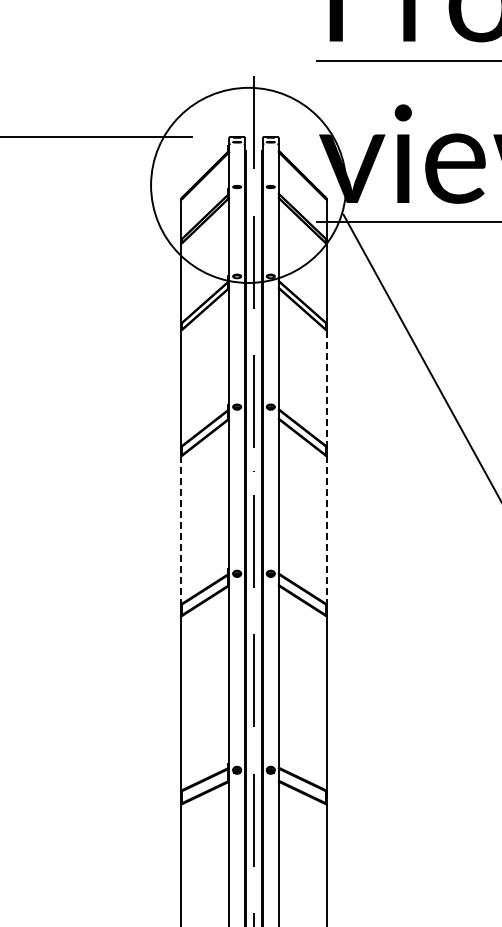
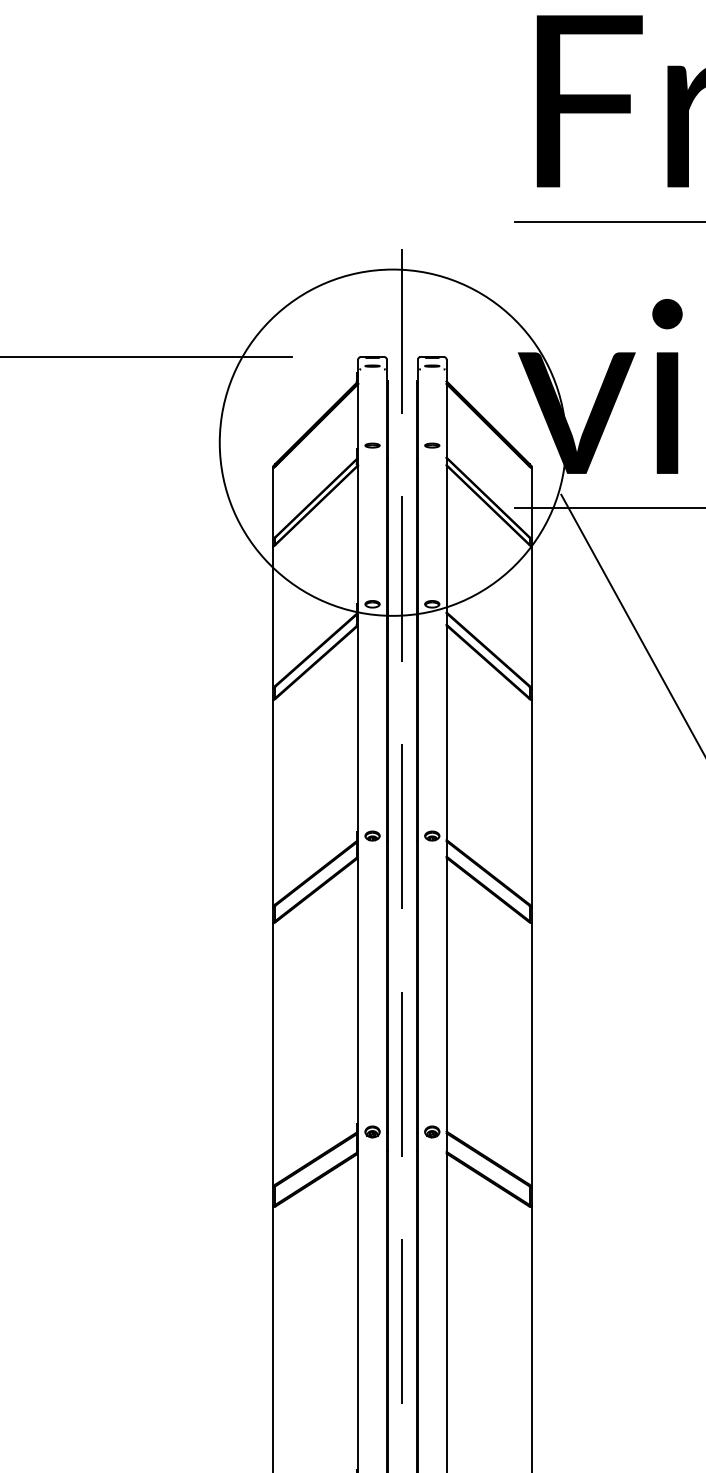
line: (326, 388) -> (531, 803), dashed -> solid
line: (181, 530) -> (273, 1055), dashed -> solid
line: (326, 530) -> (531, 1055), dashed -> solid

